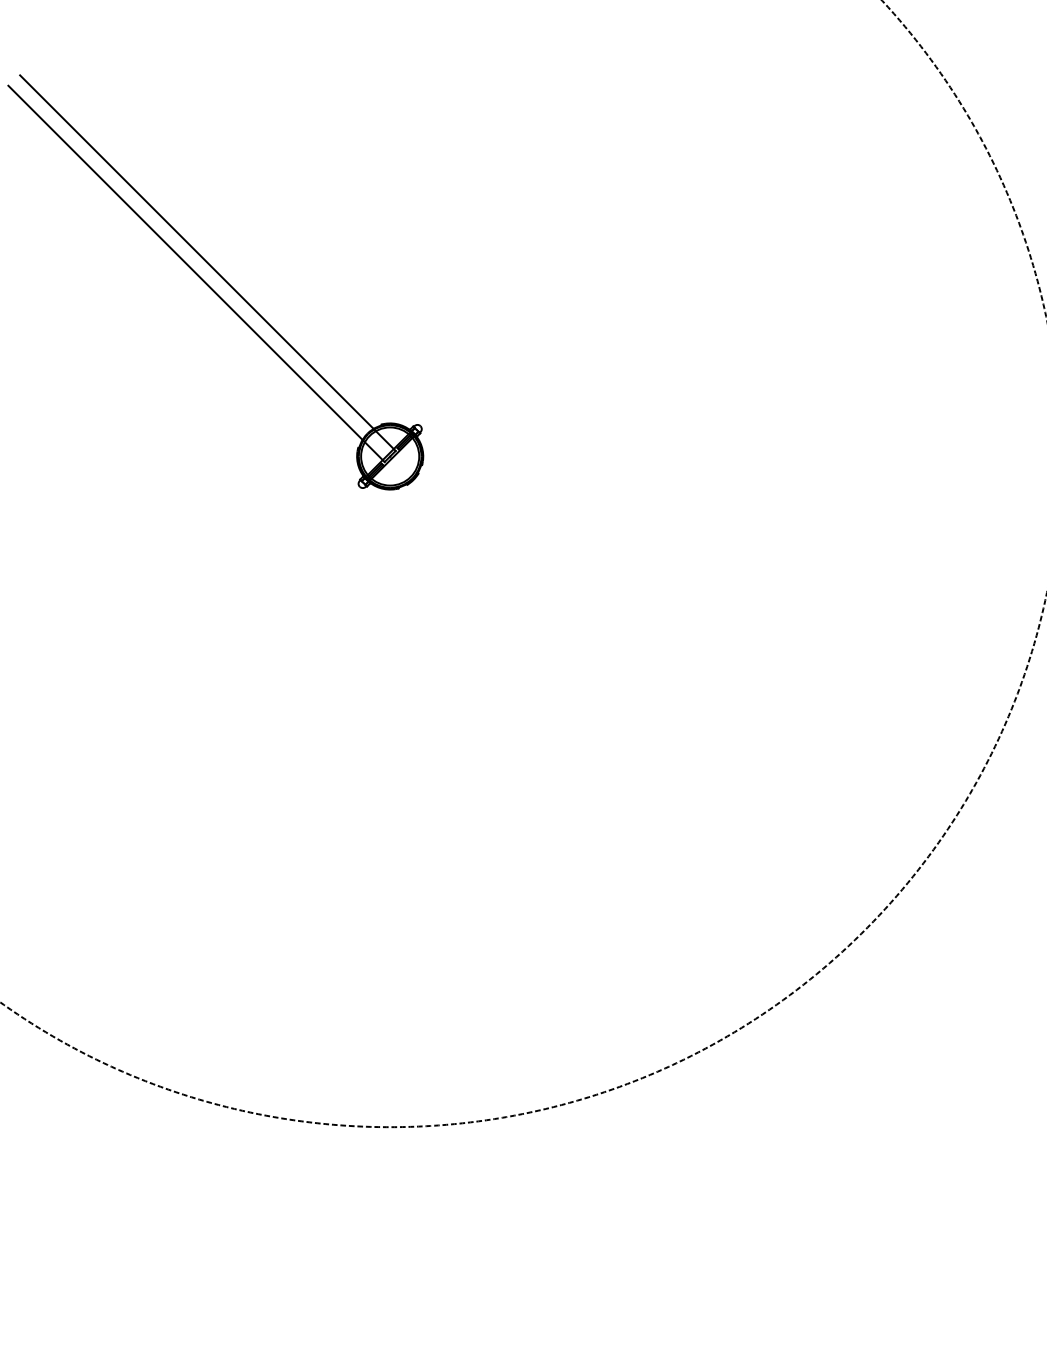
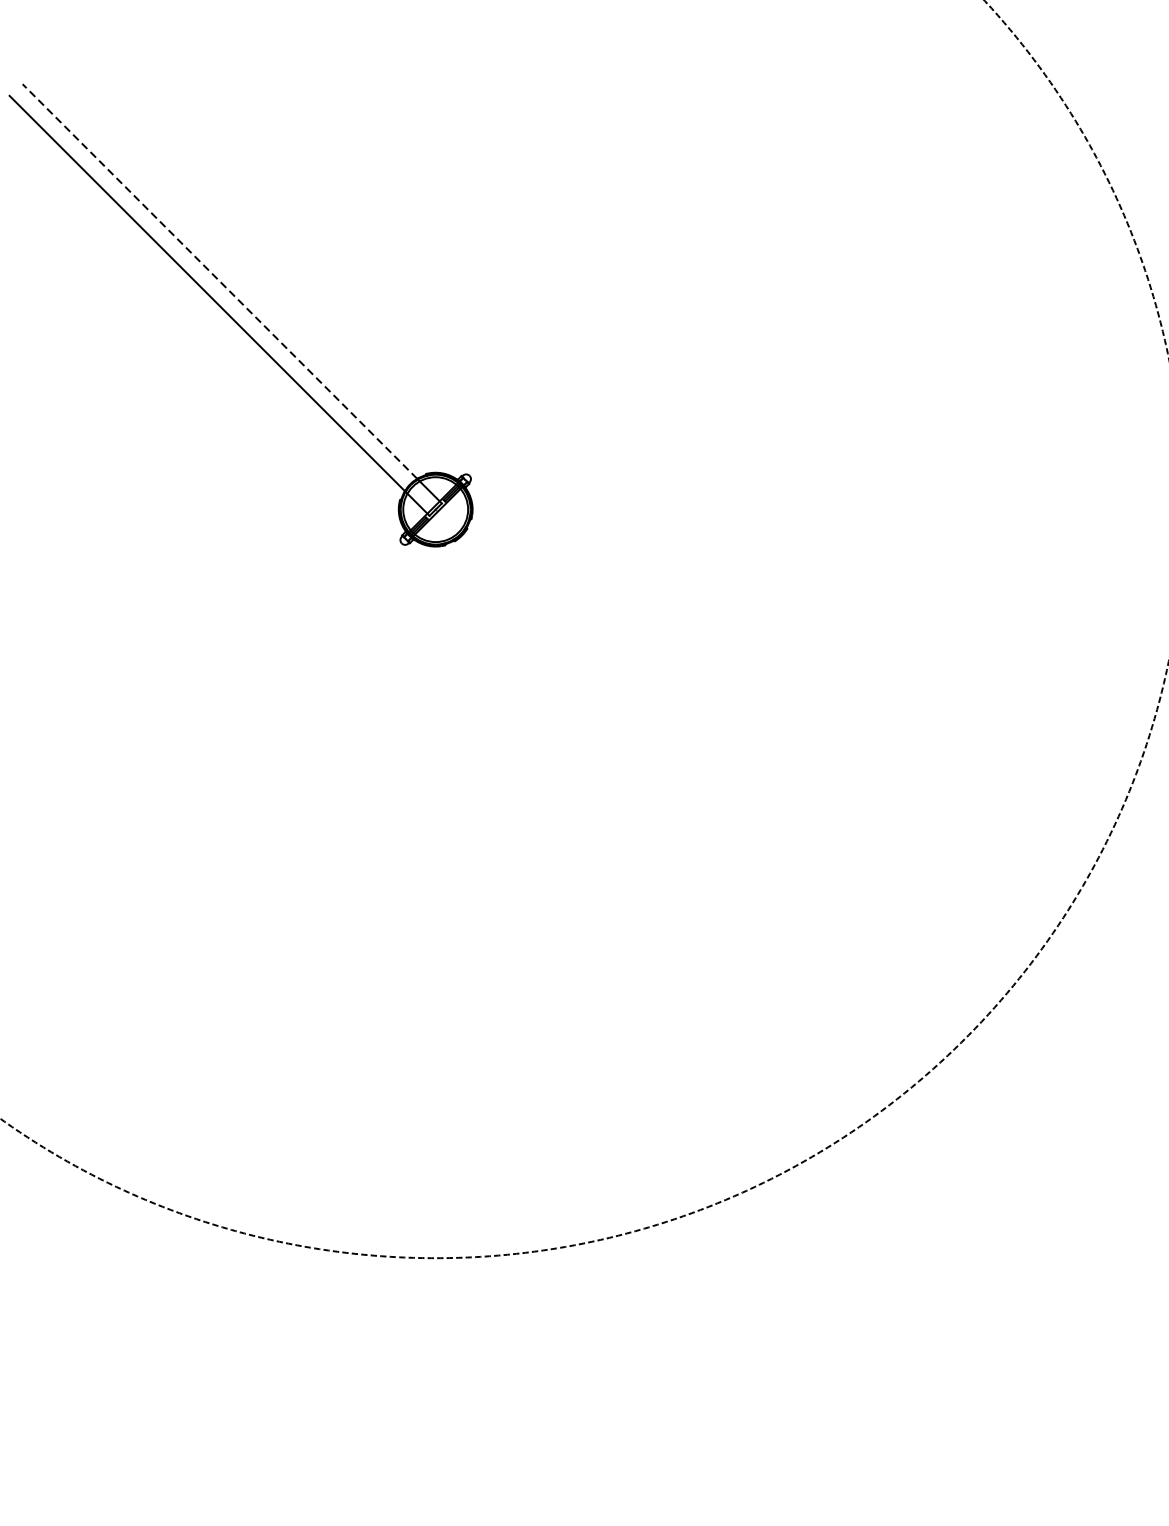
line: (196, 252) -> (219, 281), solid -> dashed

